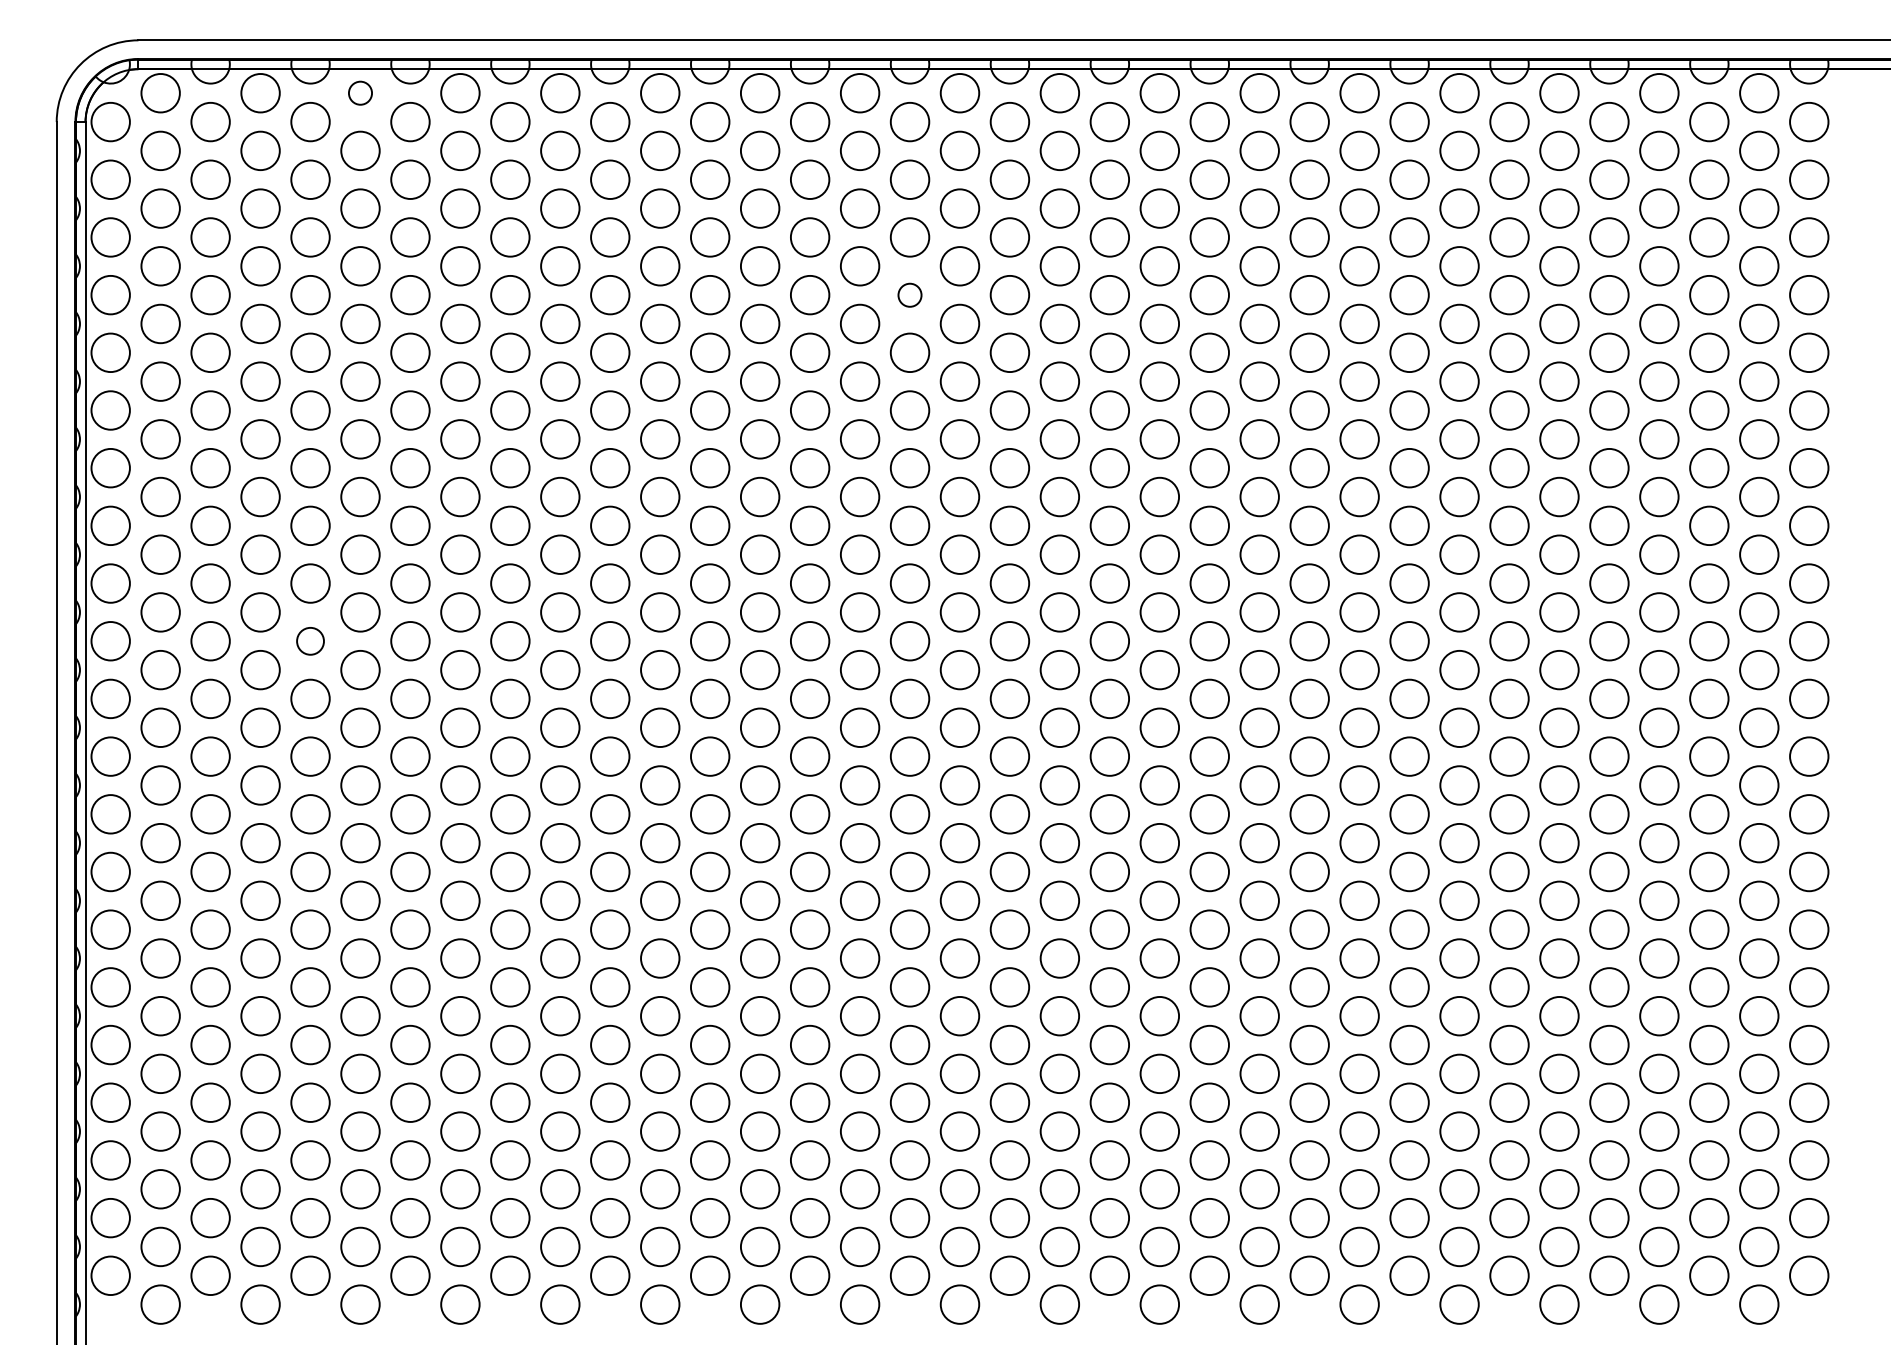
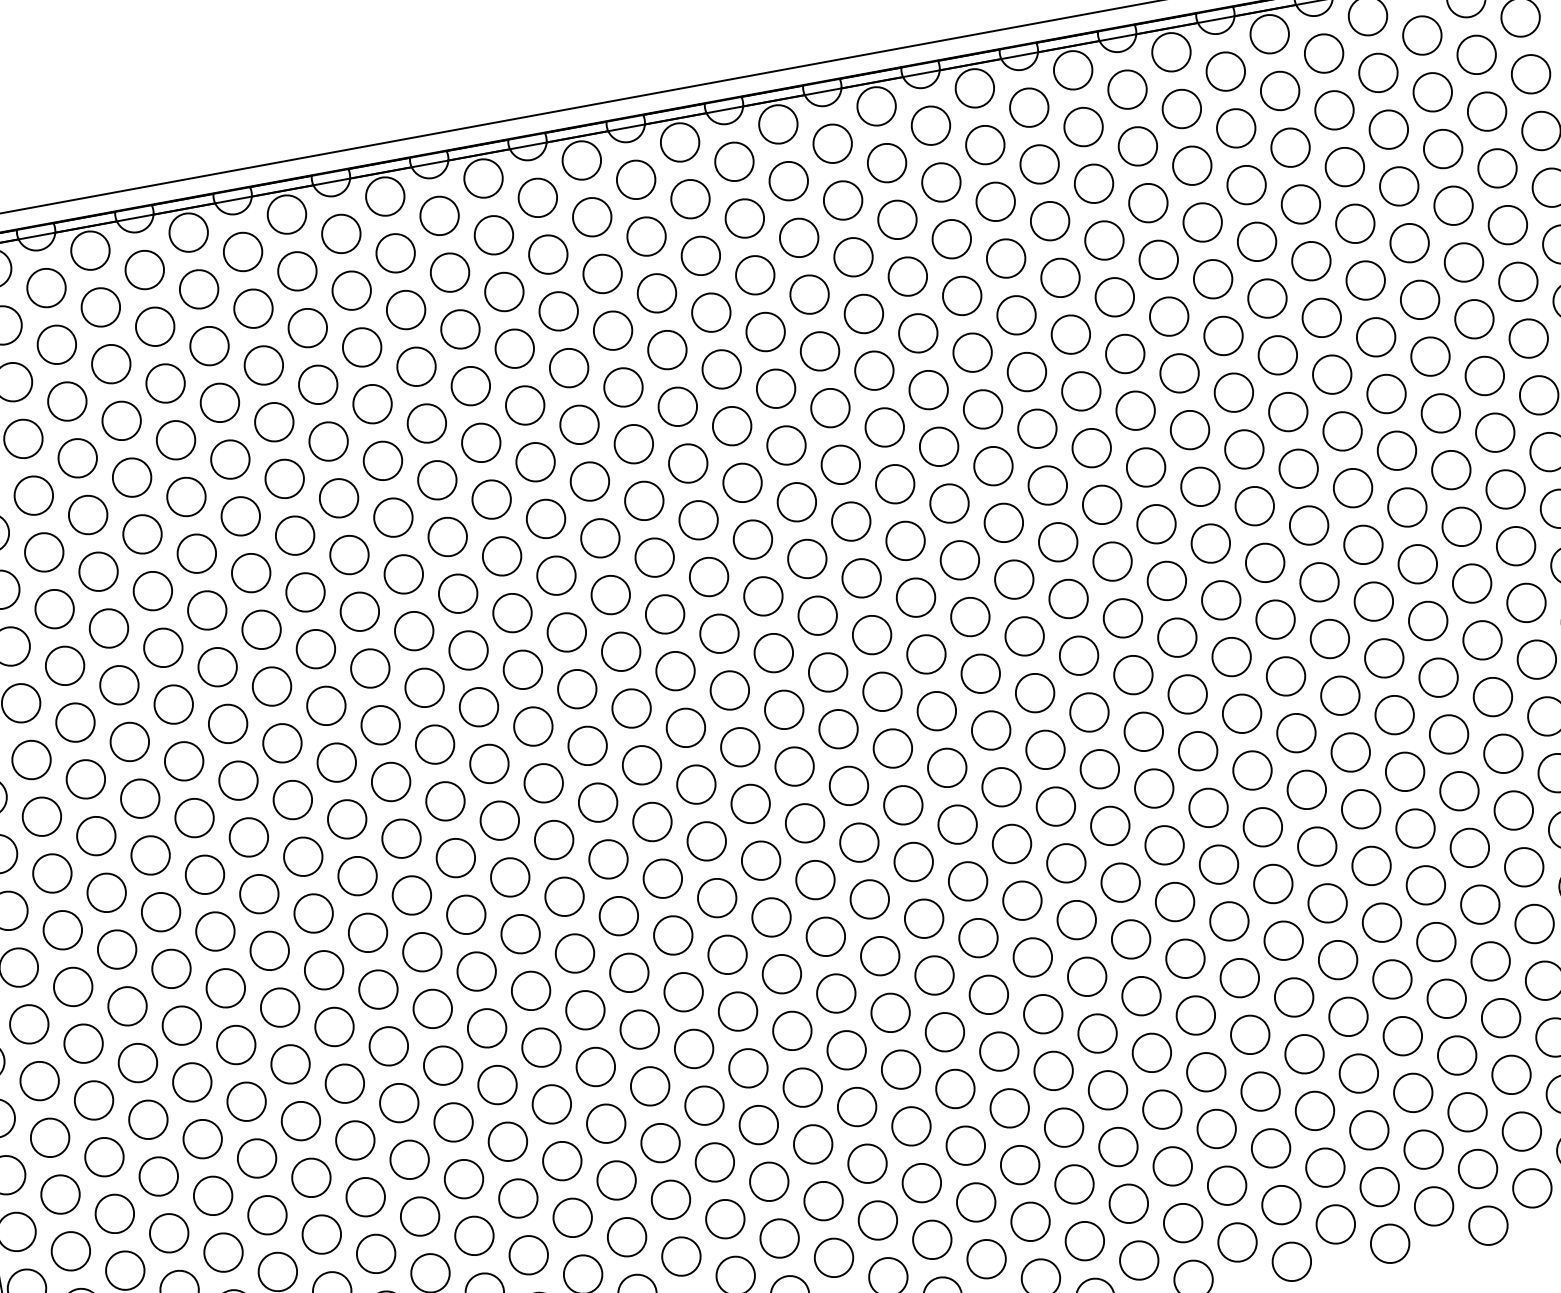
circle: (360, 93) -> (90, 250), size x1.67
circle: (909, 295) -> (666, 350), size x1.67
circle: (310, 641) -> (140, 798), size x1.43

